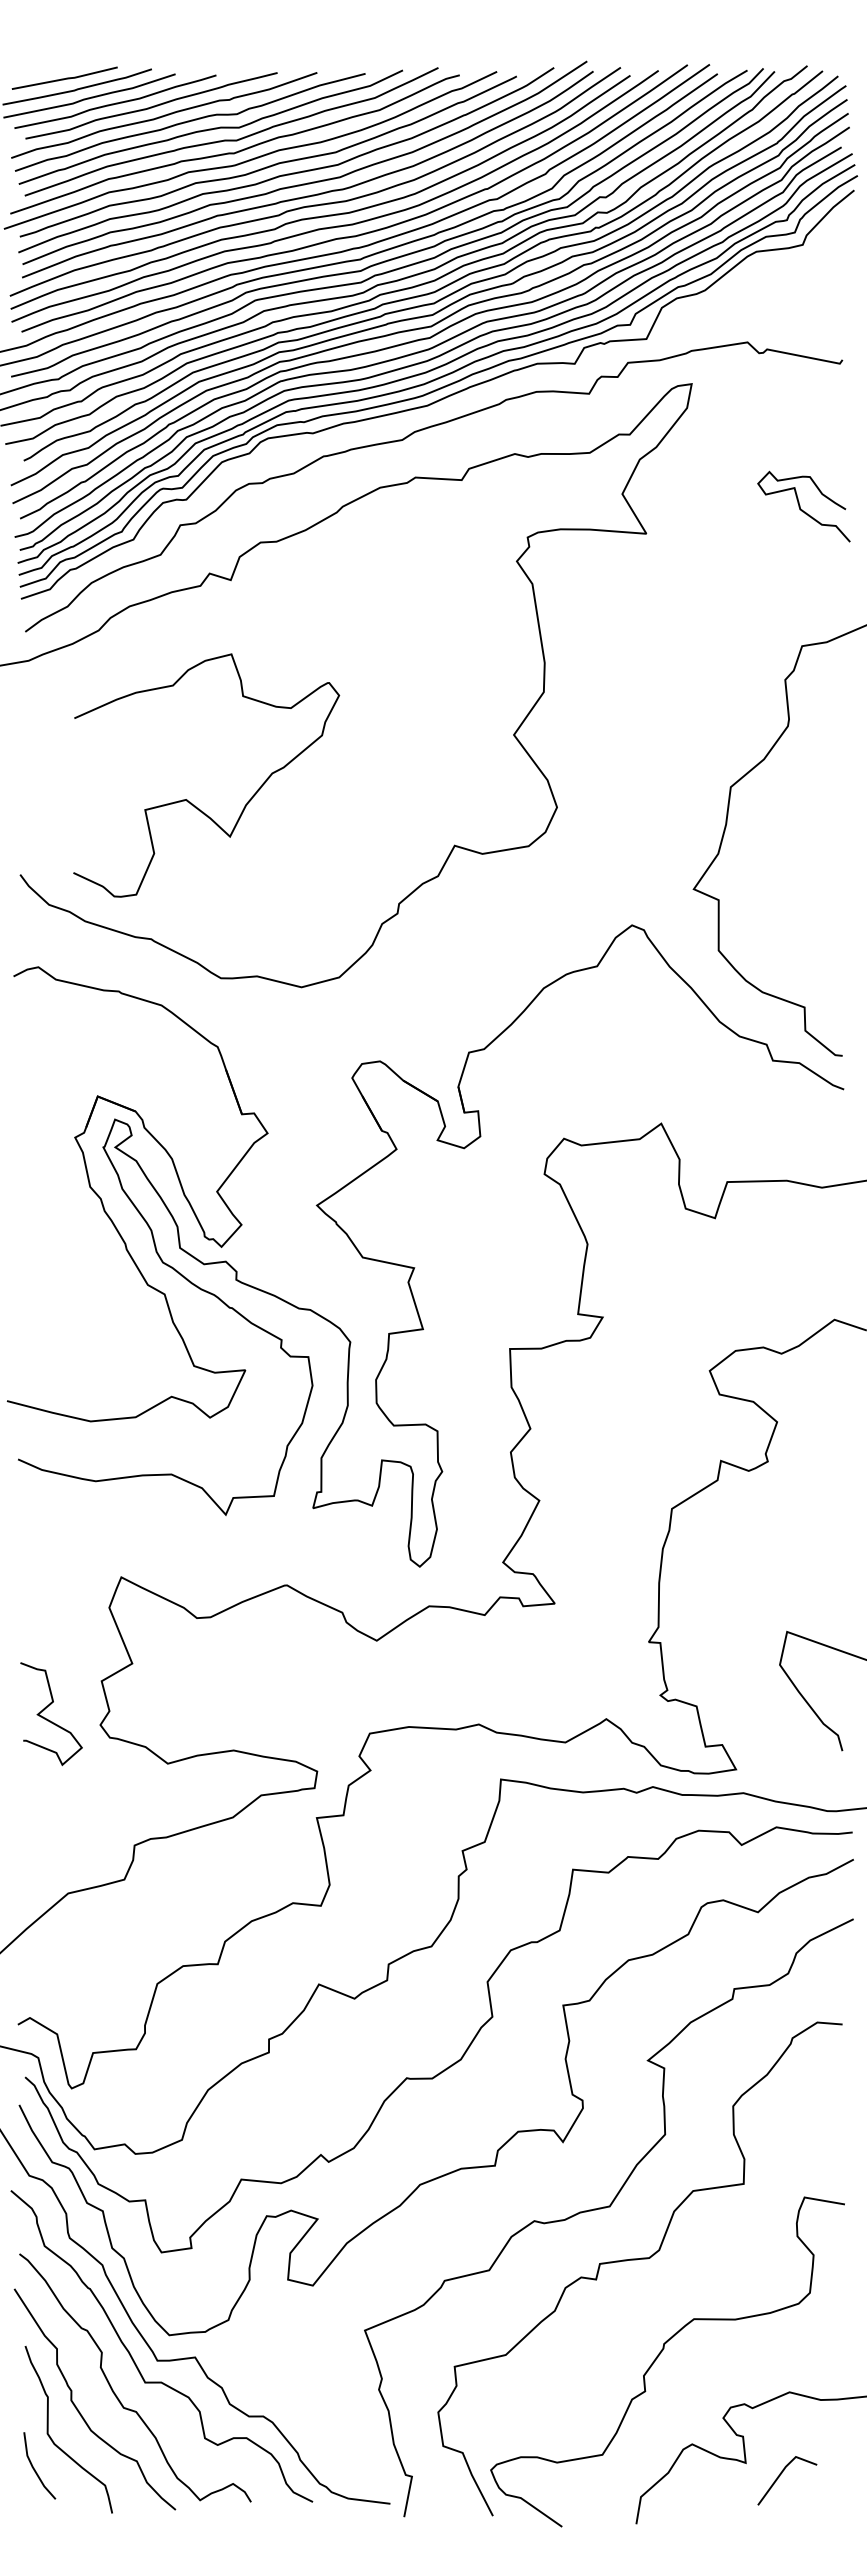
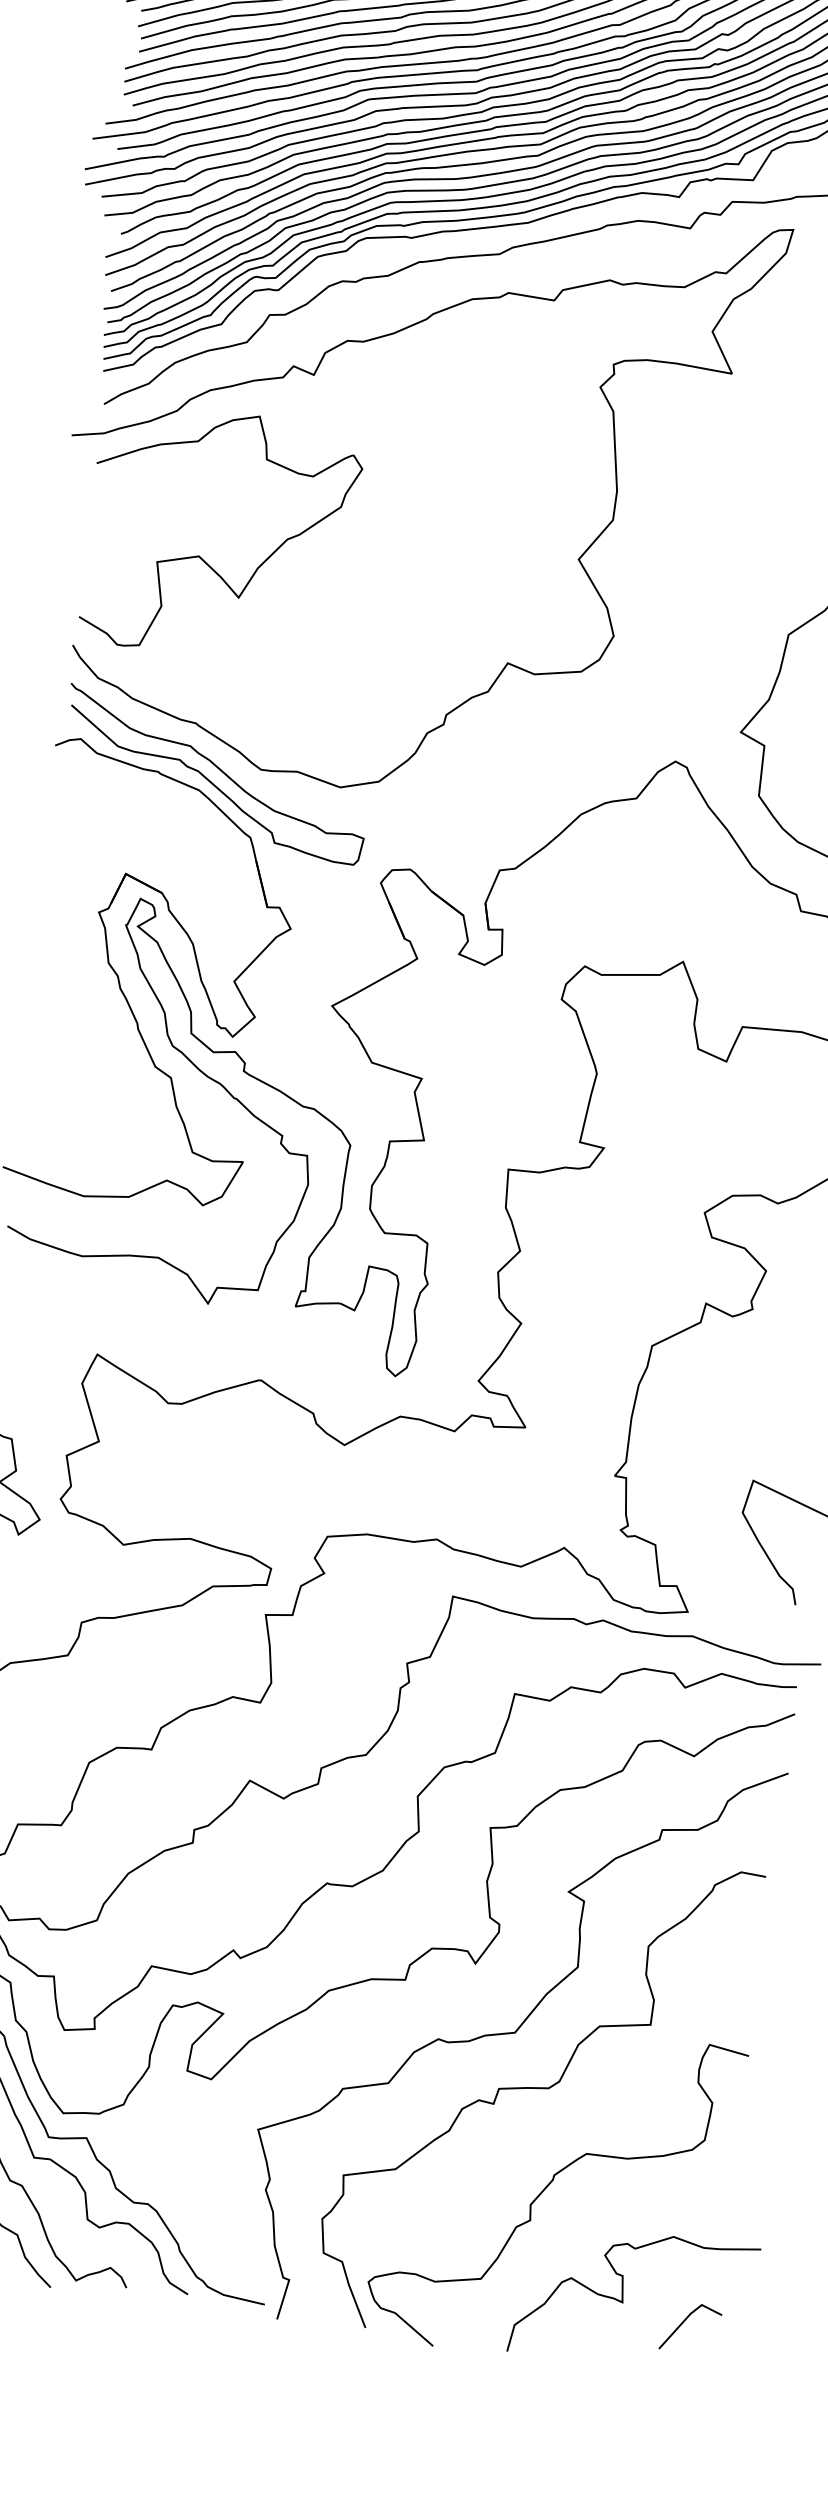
curve: (187, 799) -> (200, 556), moved
curve: (179, 983) -> (219, 770), added
line: (781, 2474) -> (685, 2320), moved

